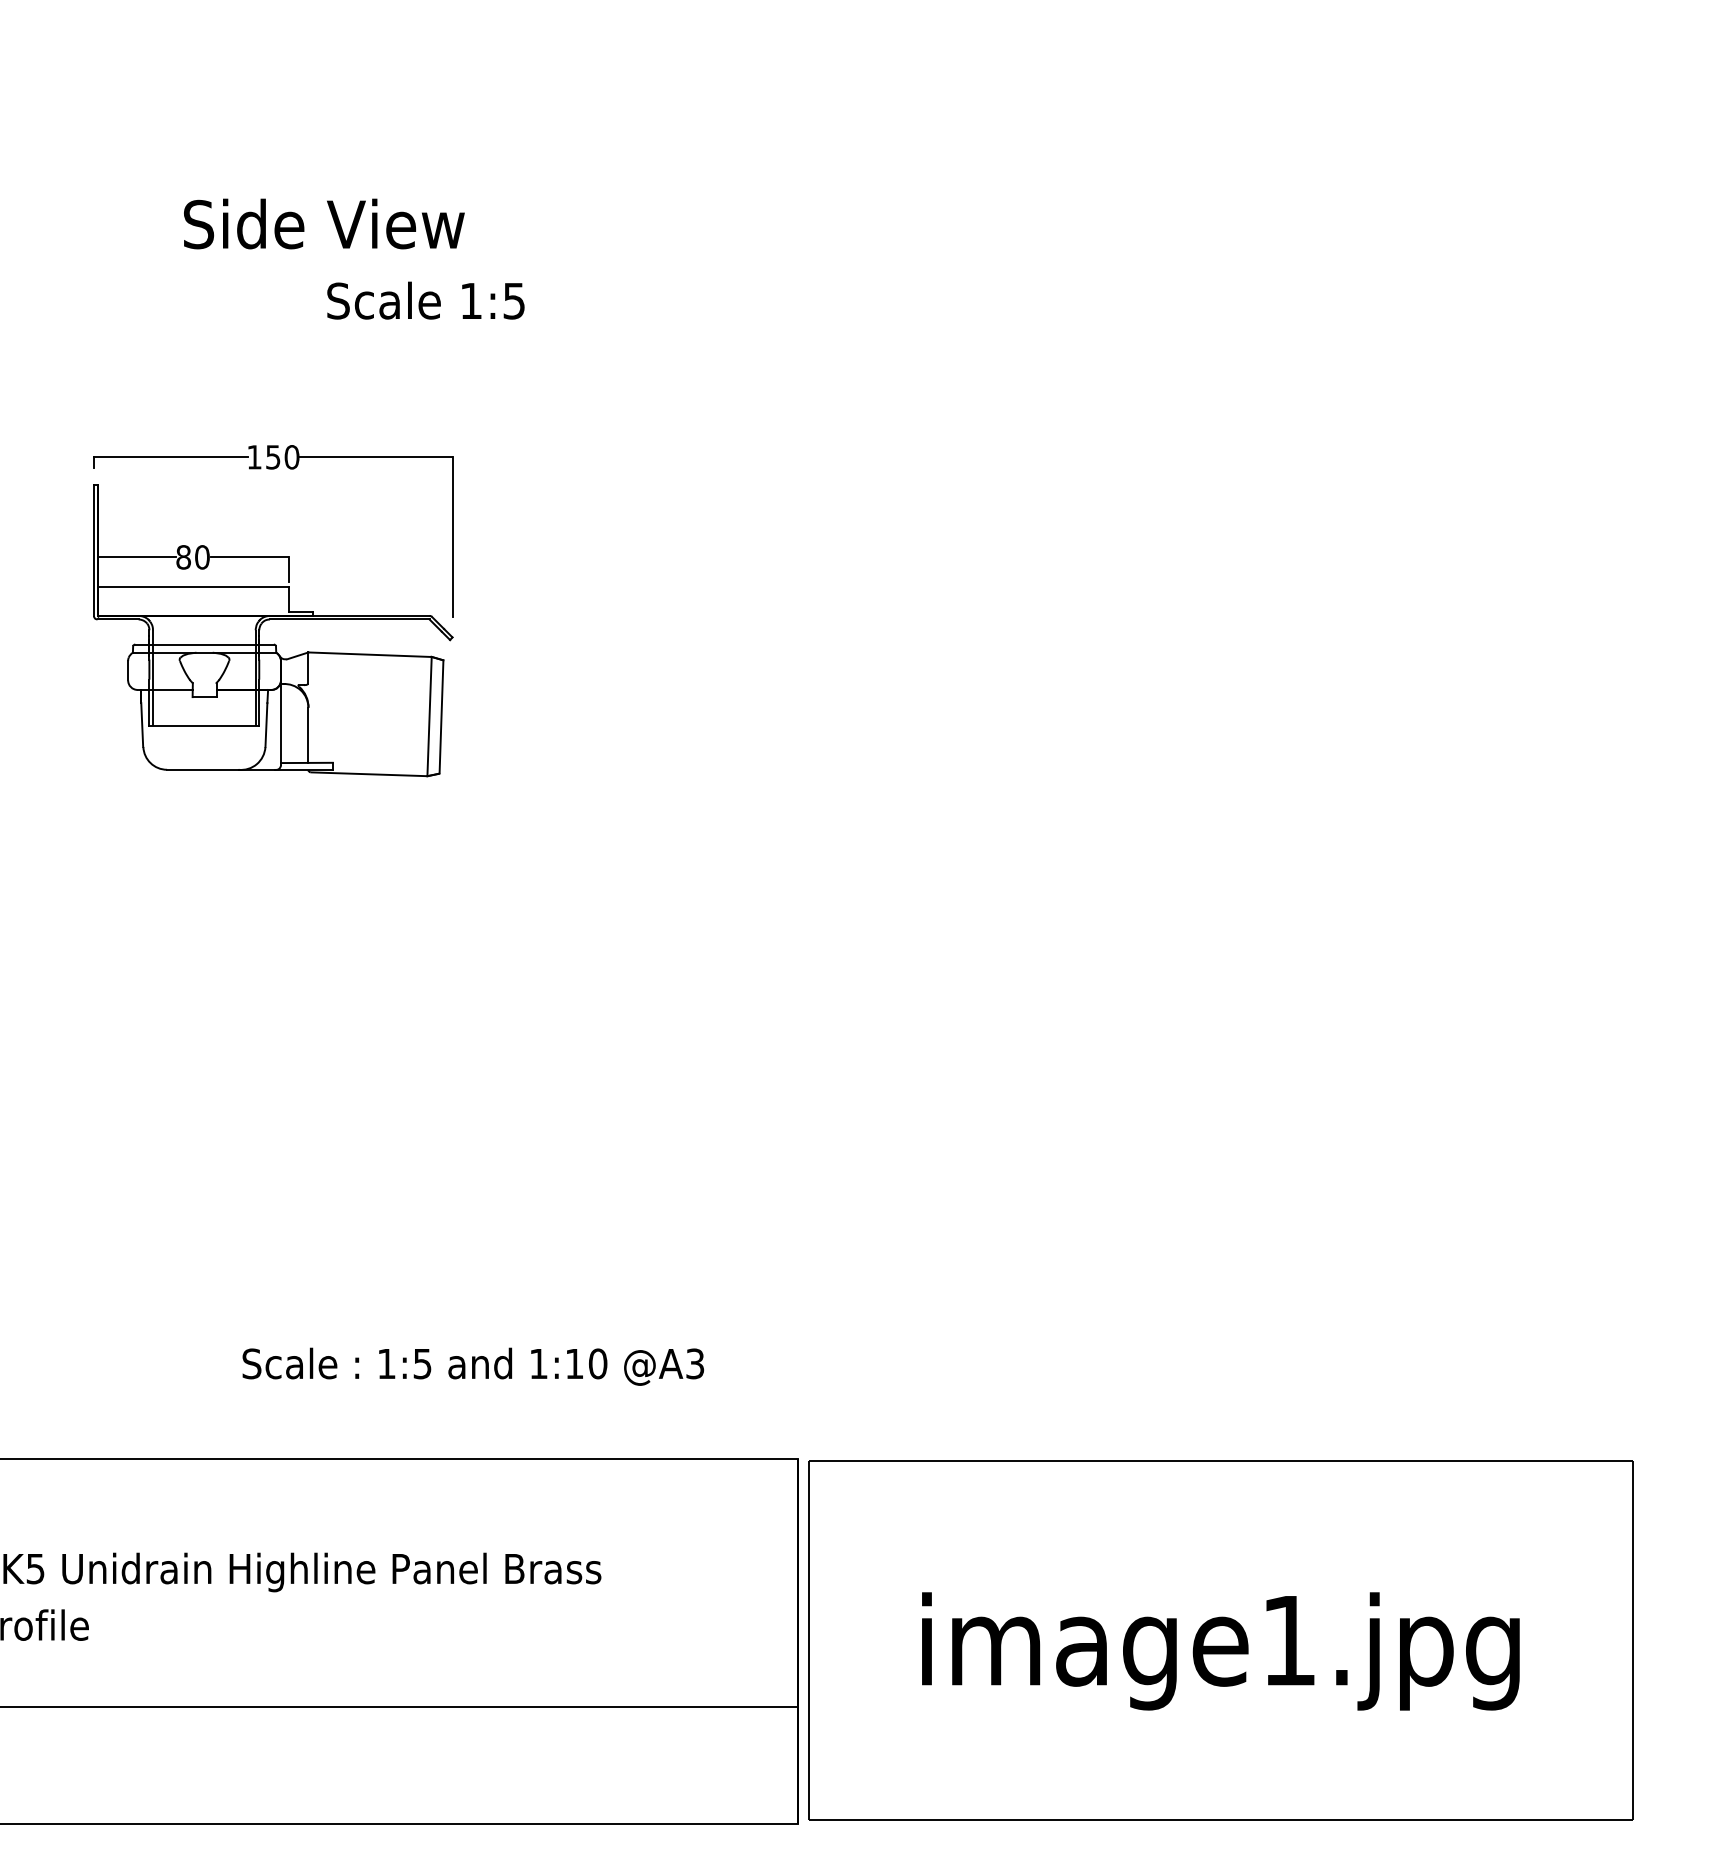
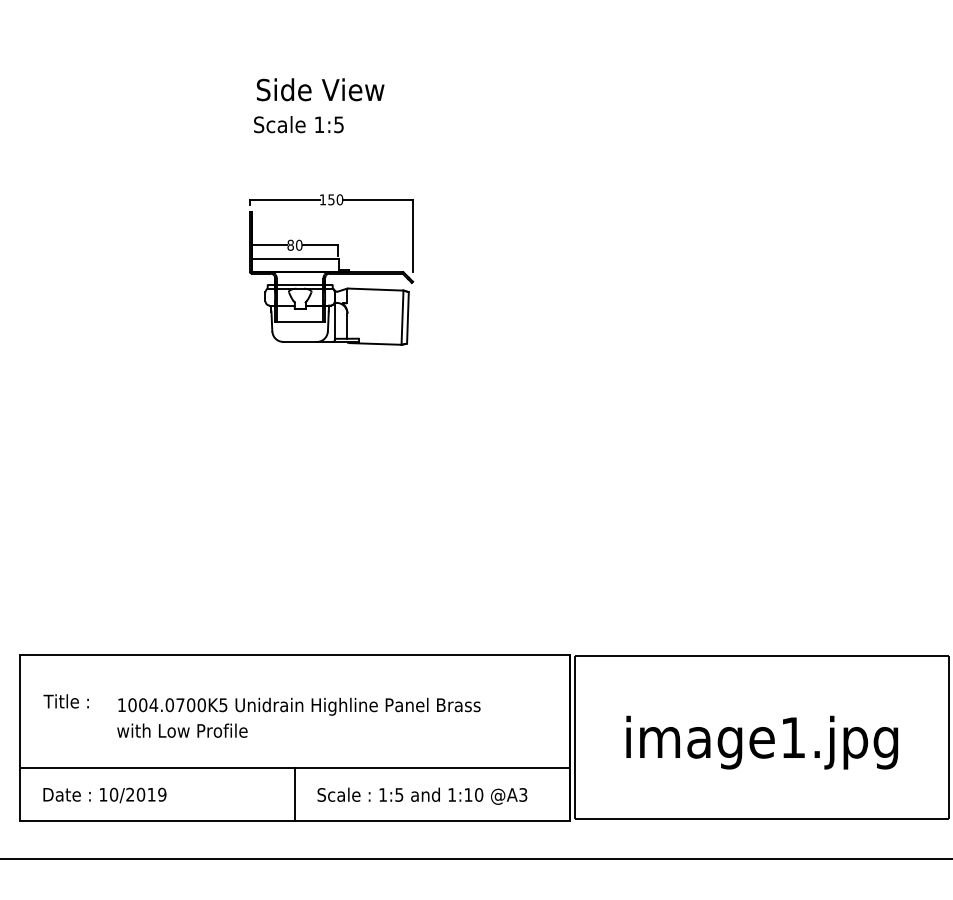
text: (323, 223) -> (320, 89), moved
text: (425, 300) -> (298, 124), moved
text: (473, 1365) -> (422, 795), moved
line: (194, 1765) -> (295, 794), added

